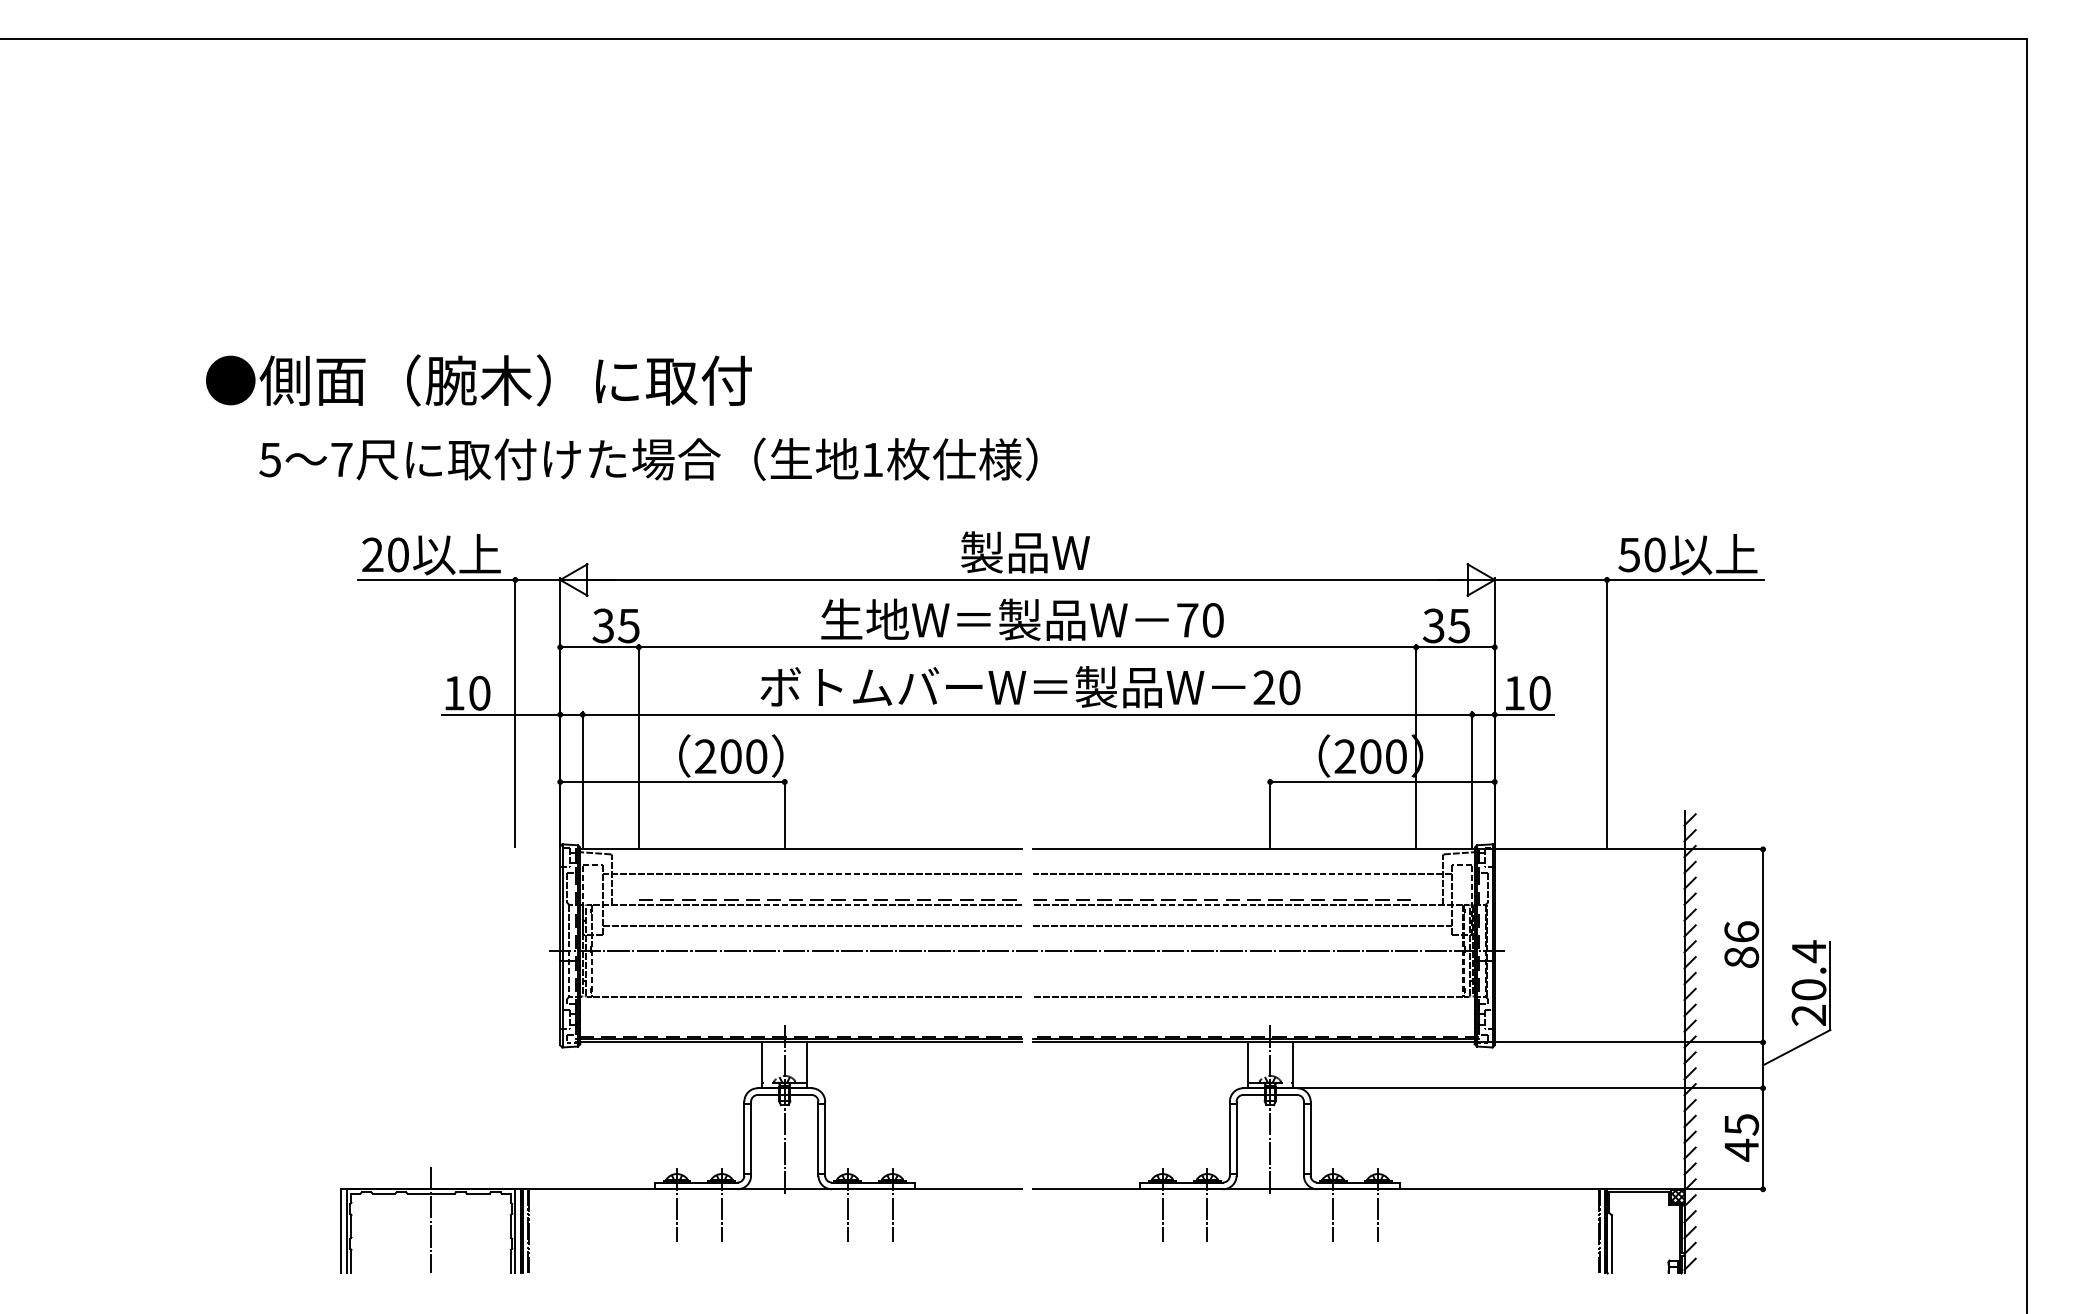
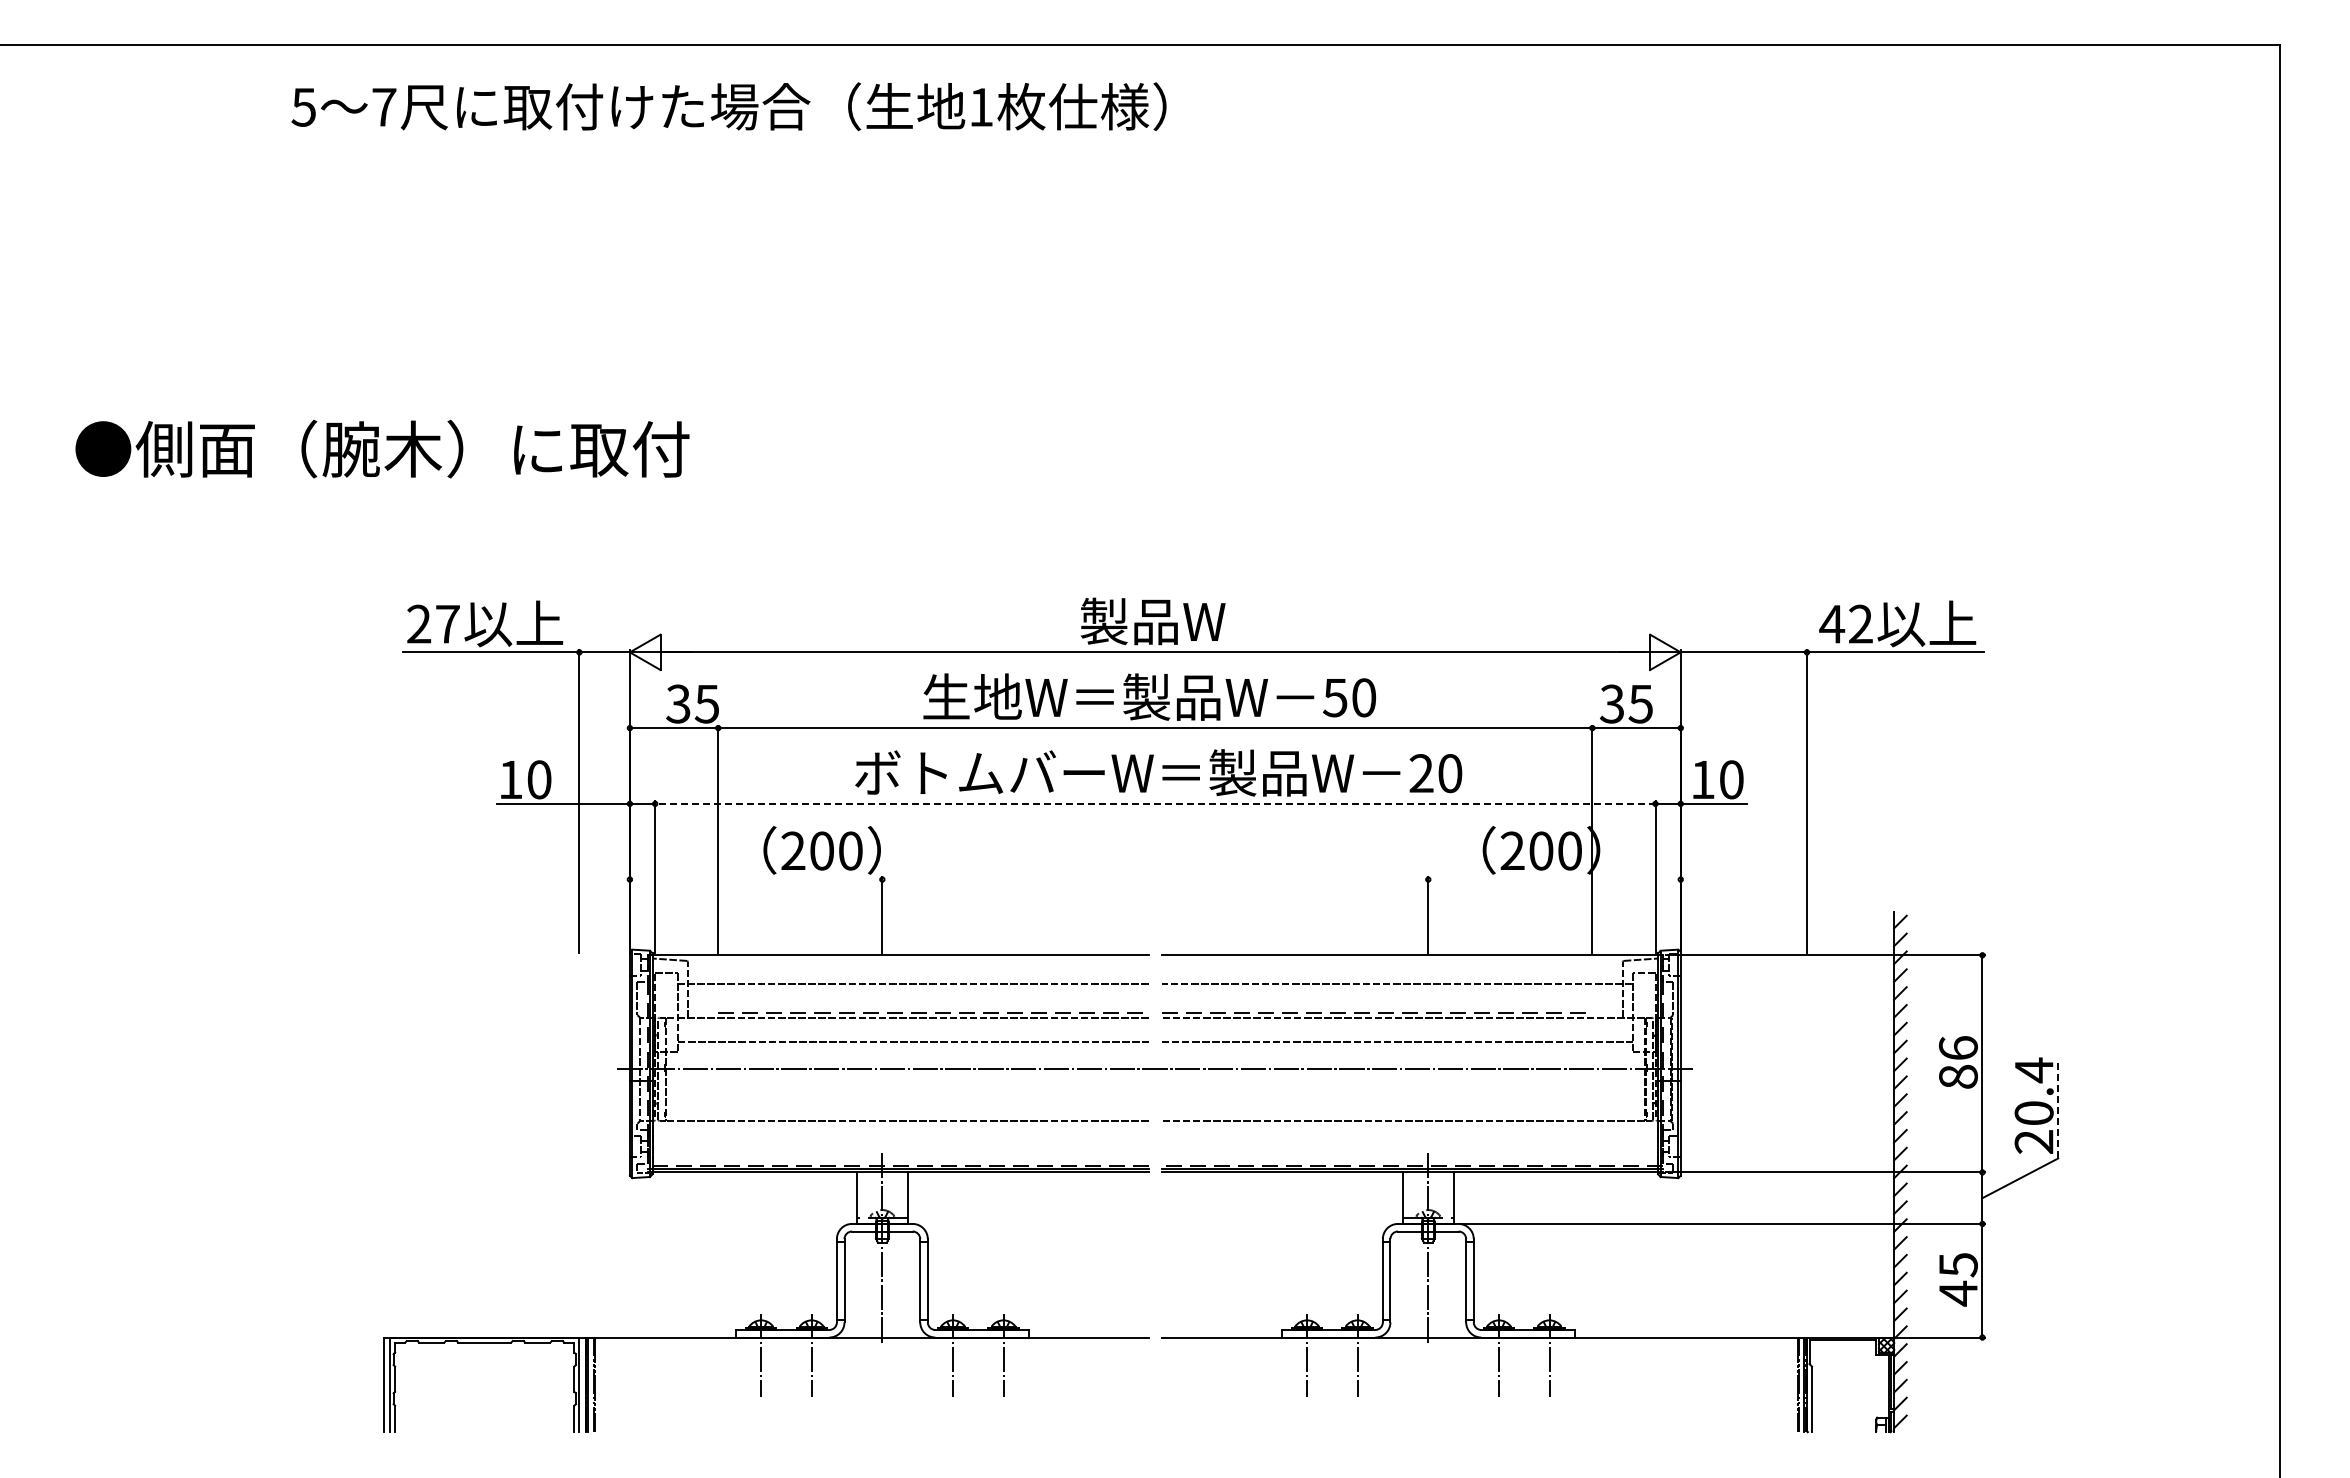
text: (478, 379) -> (382, 448), moved
text: (647, 459) -> (728, 106), moved
text: (398, 554) -> (447, 623), 20 -> 27
text: (1641, 554) -> (1845, 623), 50 -> 42
text: (1186, 620) -> (1334, 698), 70 -> 50
line: (1026, 714) -> (1154, 803), solid -> dashed
line: (671, 781) -> (755, 879), removed
line: (1382, 781) -> (1554, 879), removed
line: (1830, 985) -> (2058, 1108), solid -> dashed
line: (430, 1220) -> (484, 1372), removed

